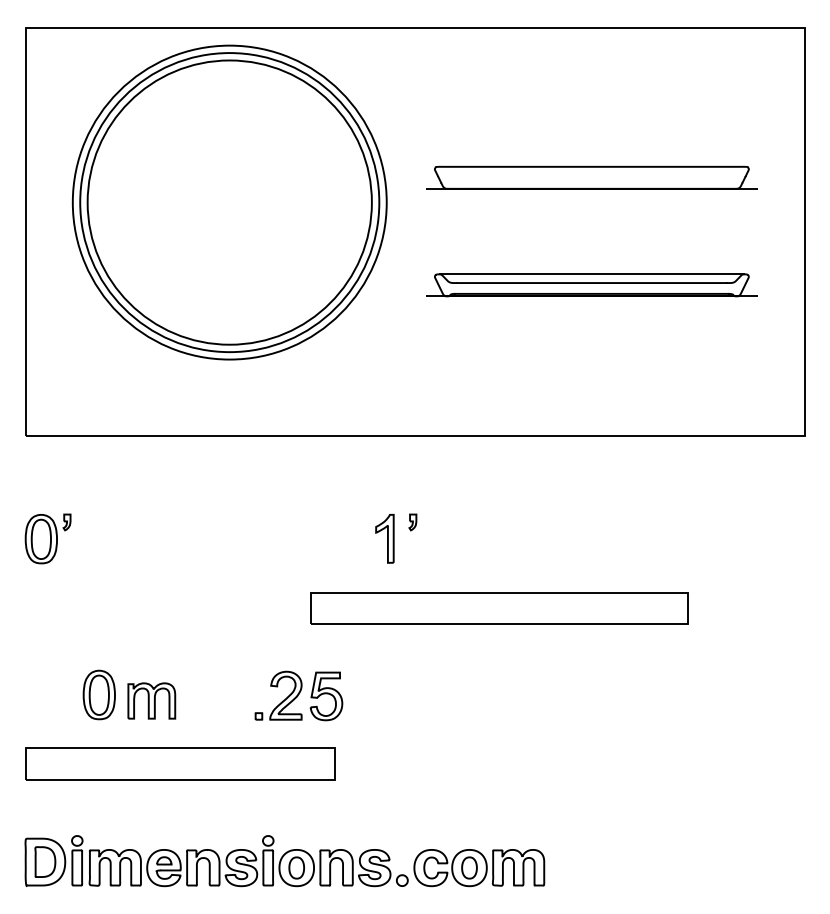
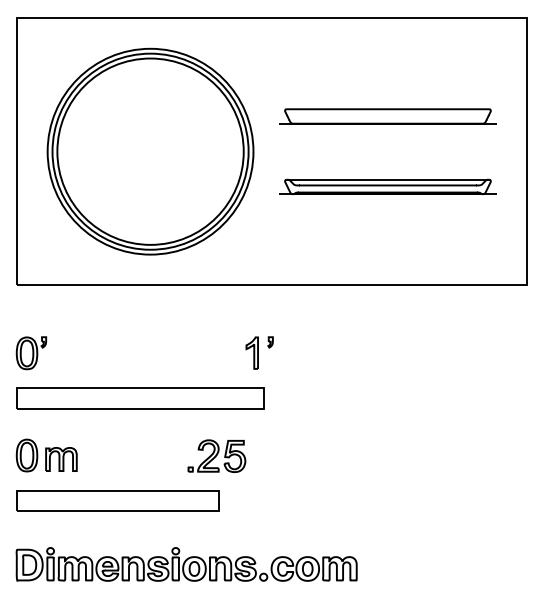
part: (229, 202) -> (150, 151), moved
part: (499, 608) -> (140, 398), moved
part: (129, 694) -> (46, 455), moved
part: (298, 694) -> (216, 455), moved

